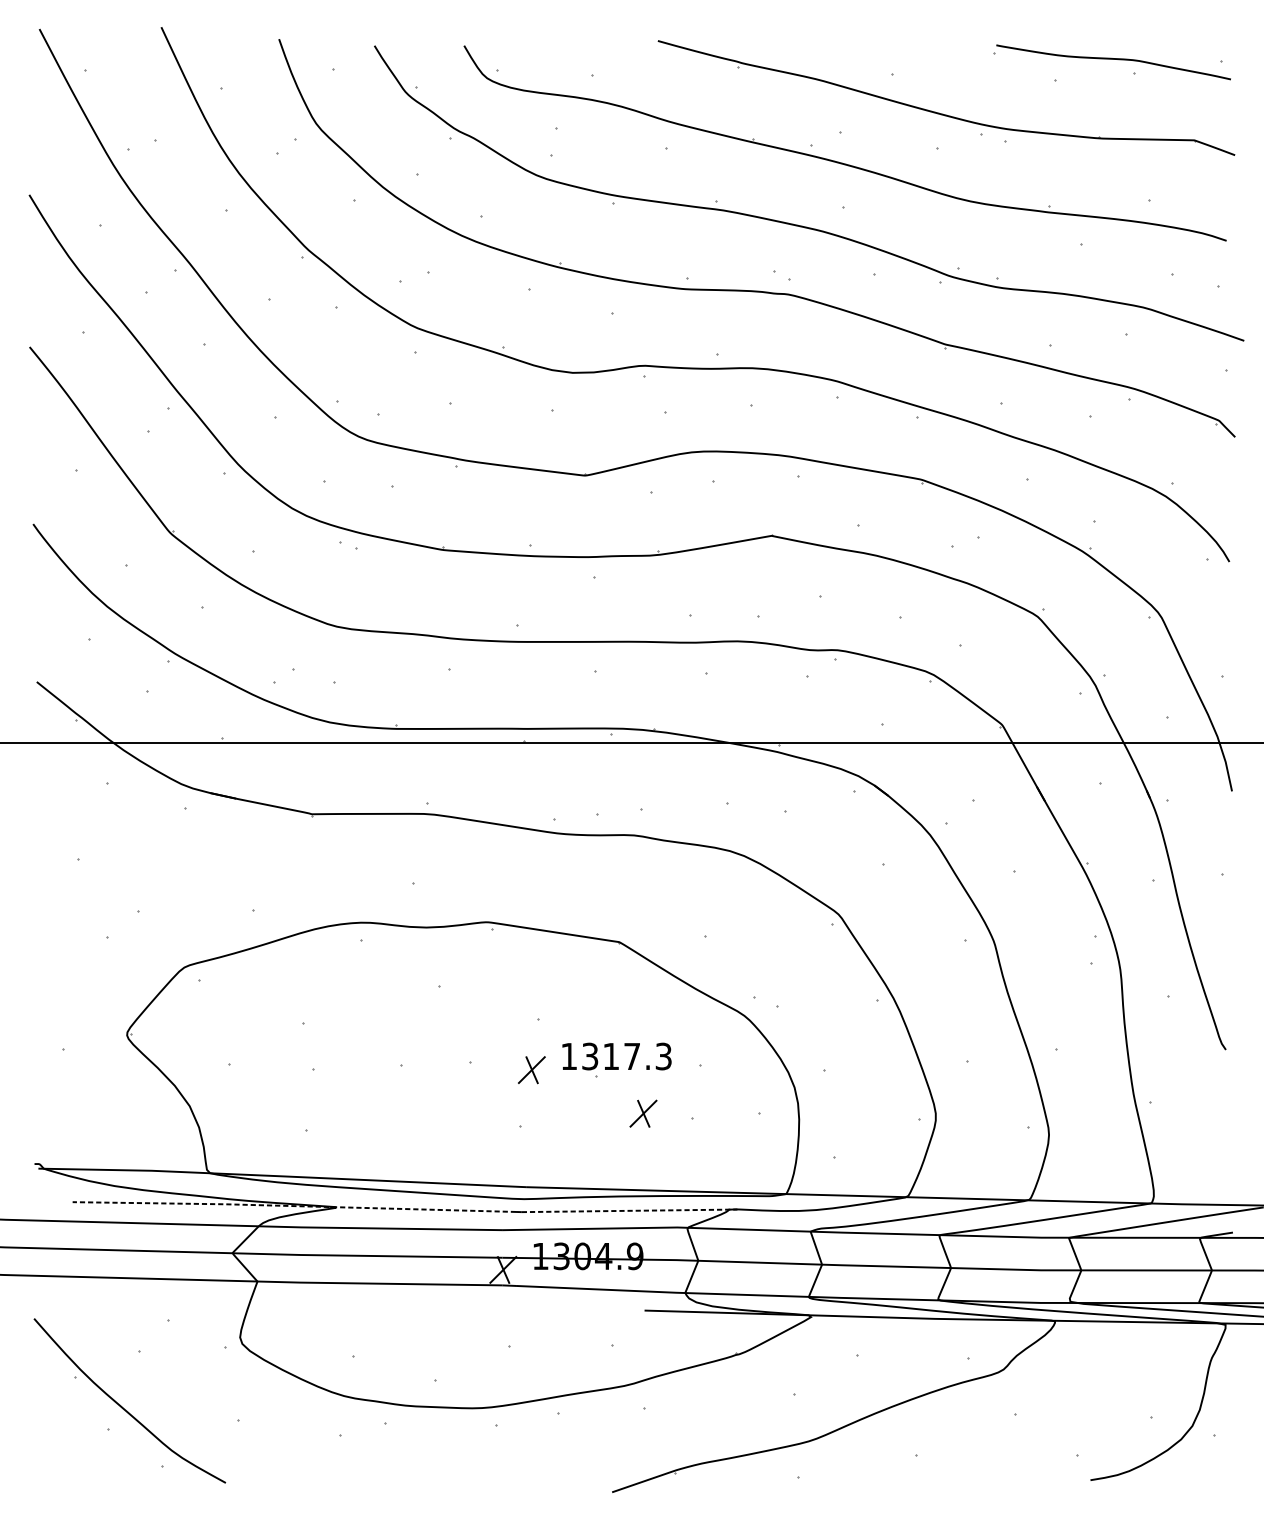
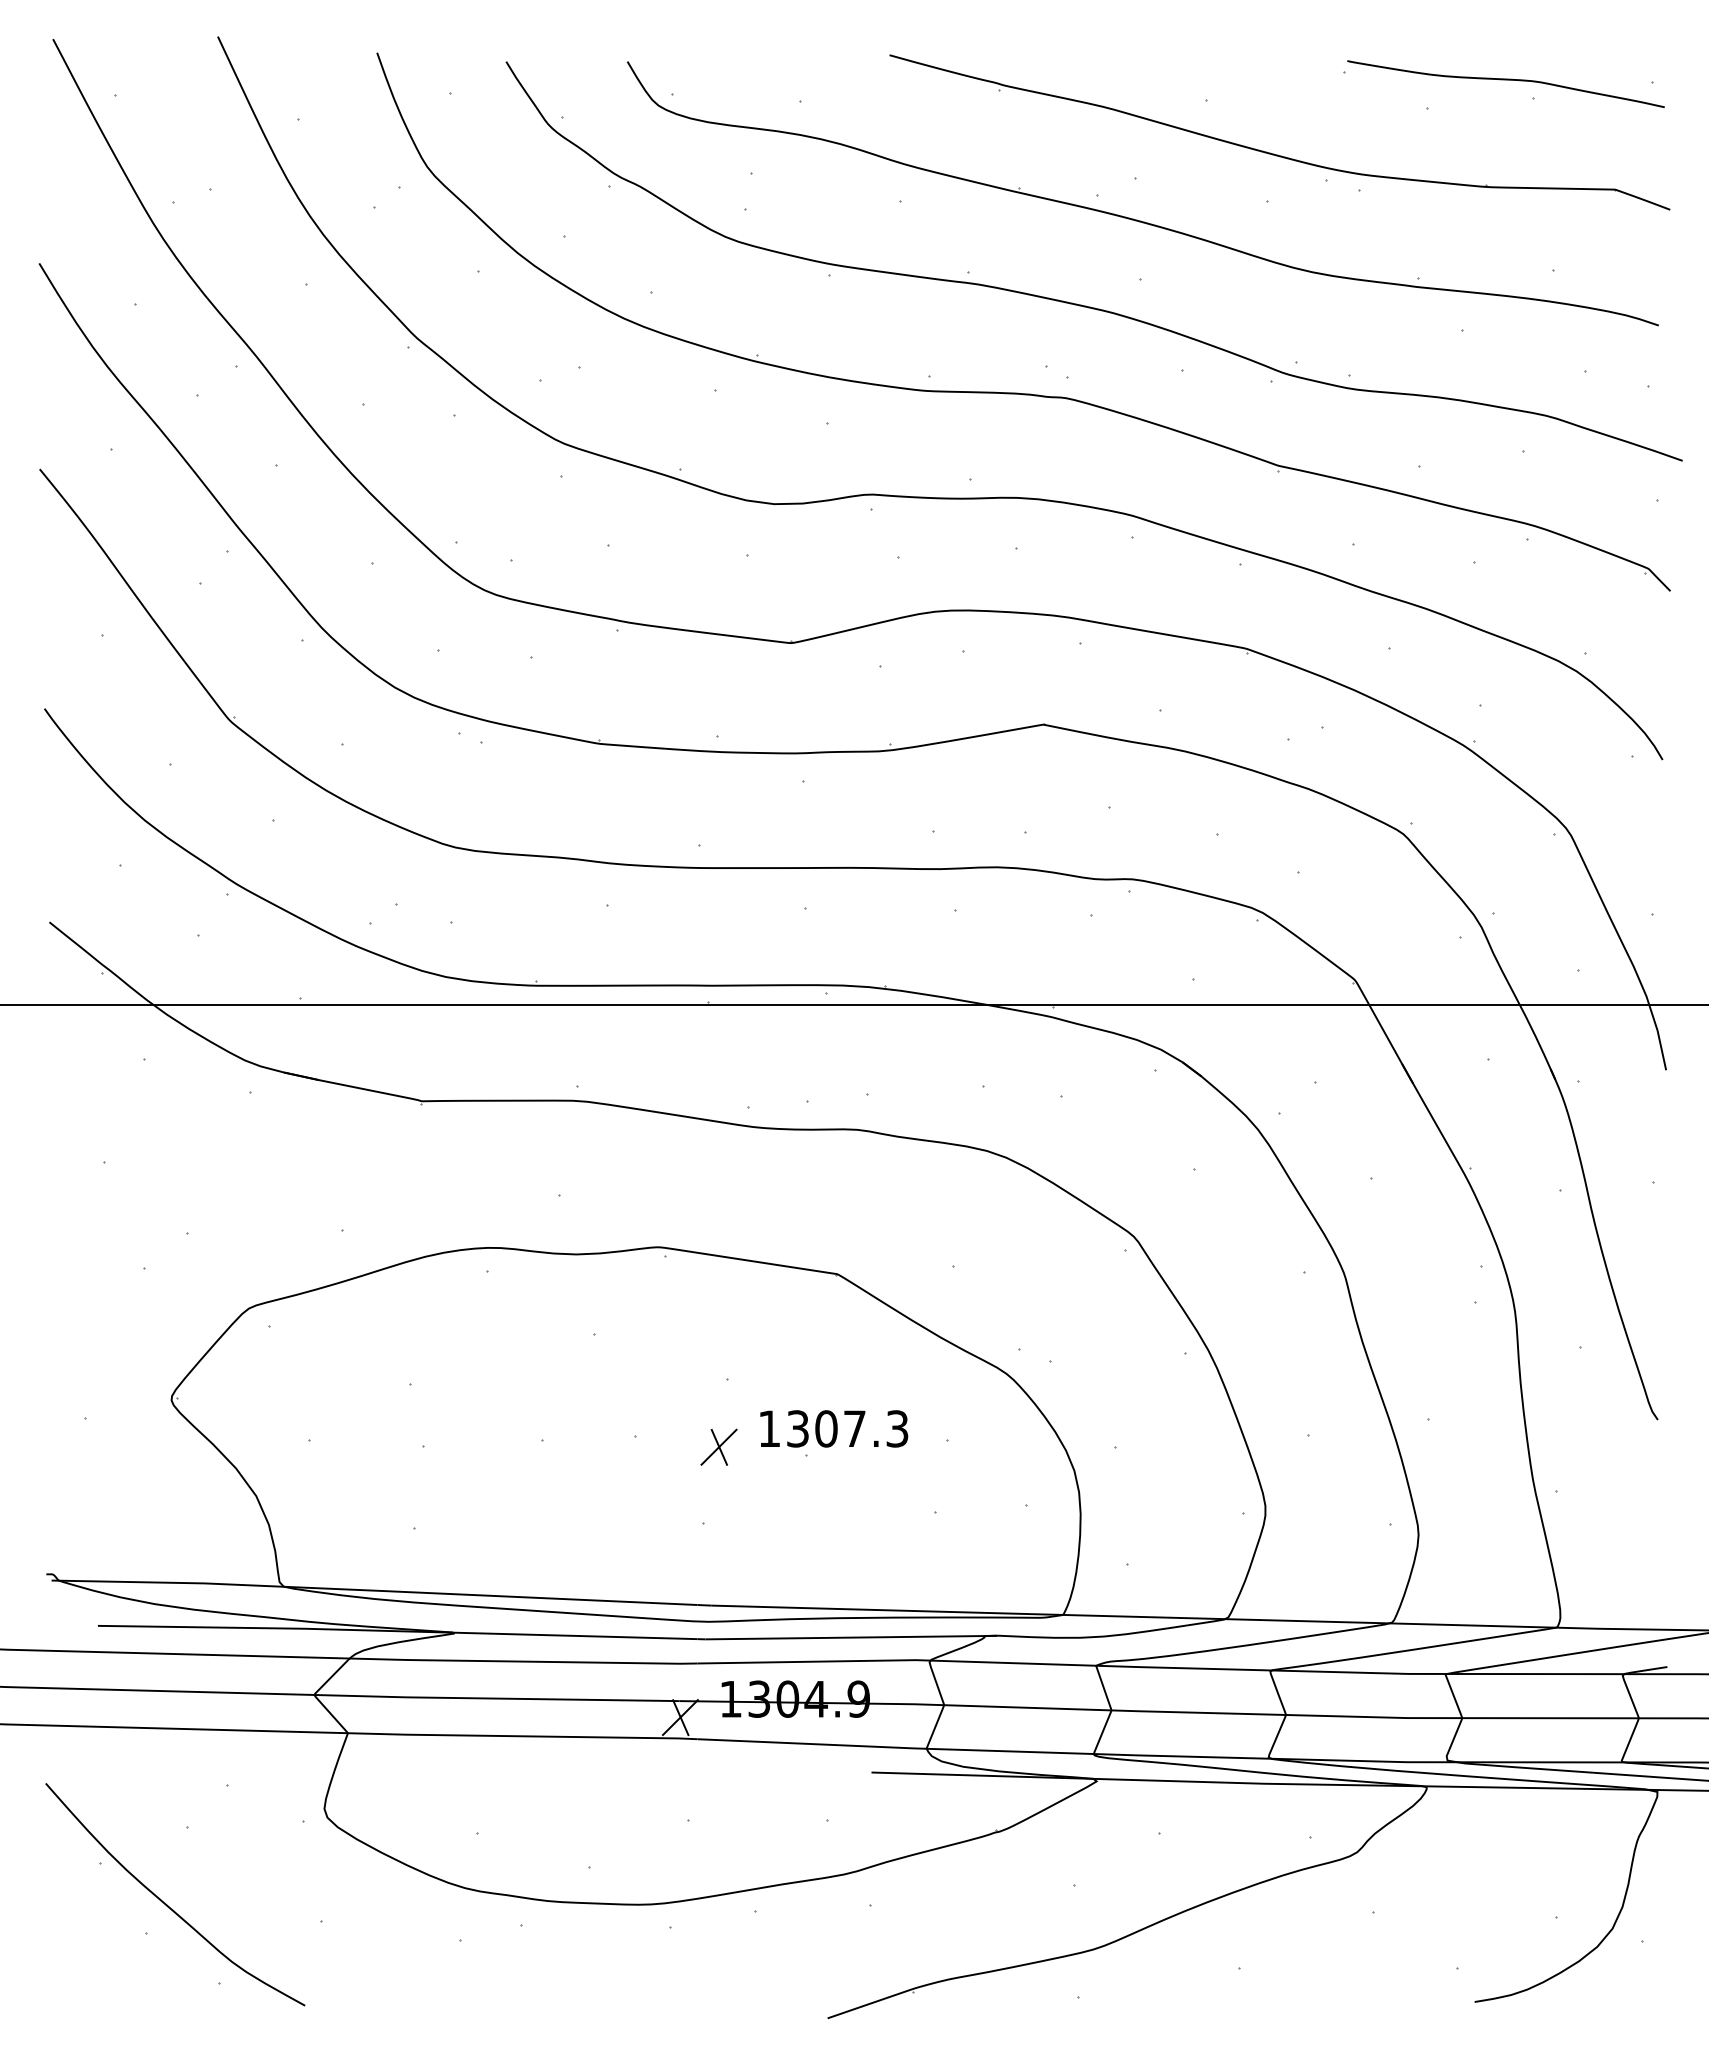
text: (611, 1056) -> (826, 1428), 1317.3 -> 1307.3
part: (643, 1113) -> (869, 1505), removed
line: (294, 1206) -> (397, 1631), dashed -> solid
line: (629, 1210) -> (851, 1637), dashed -> solid

